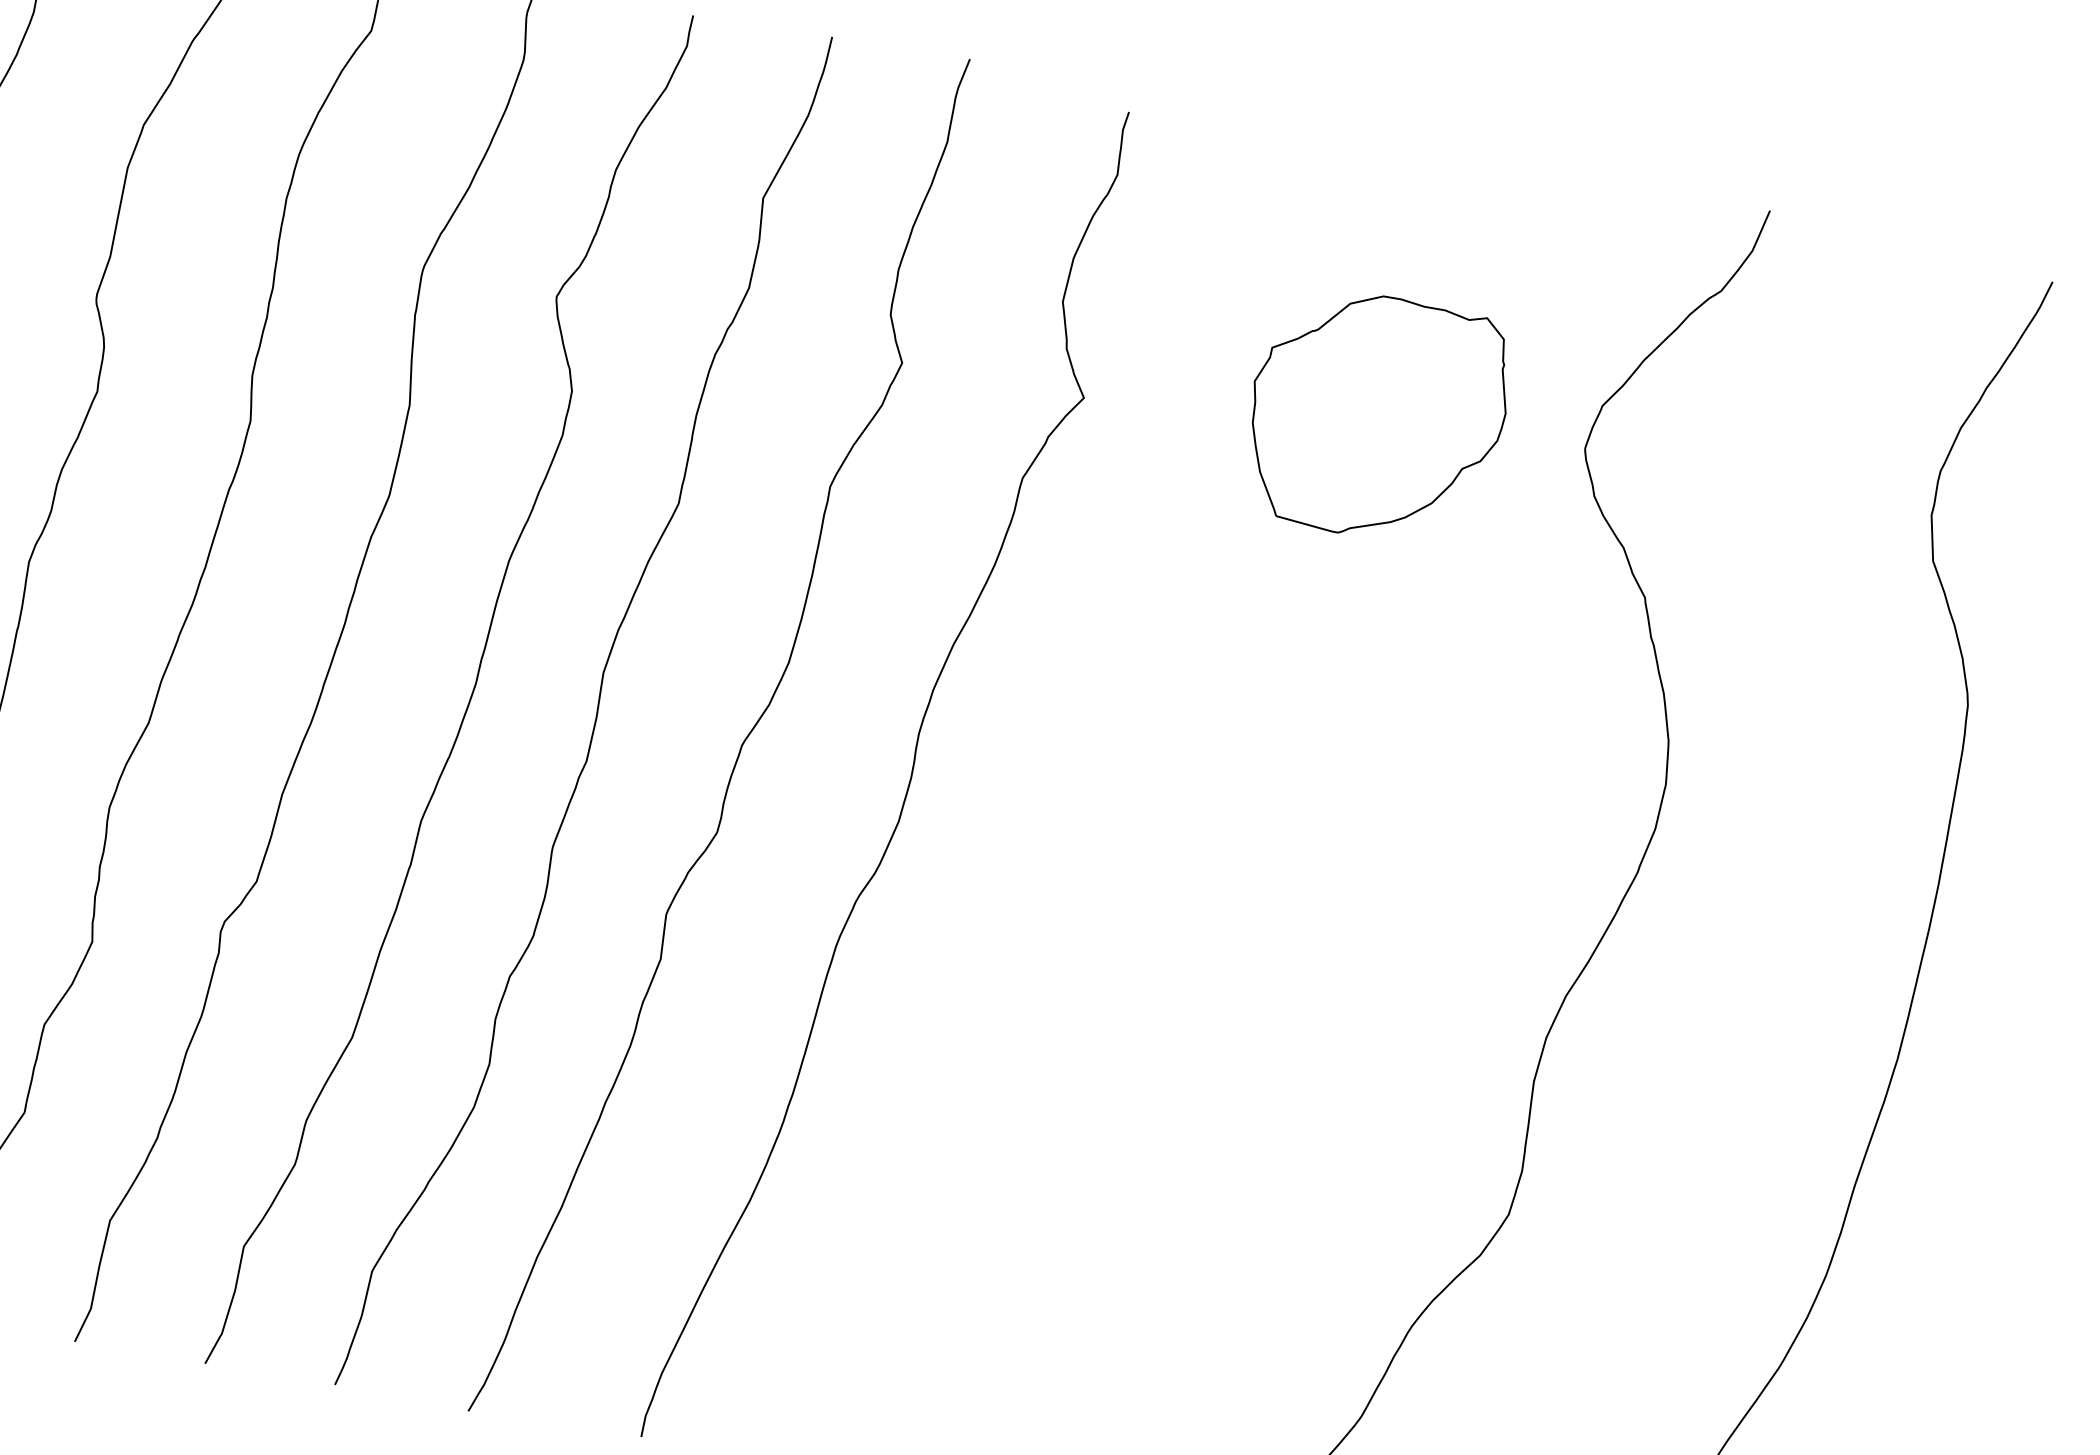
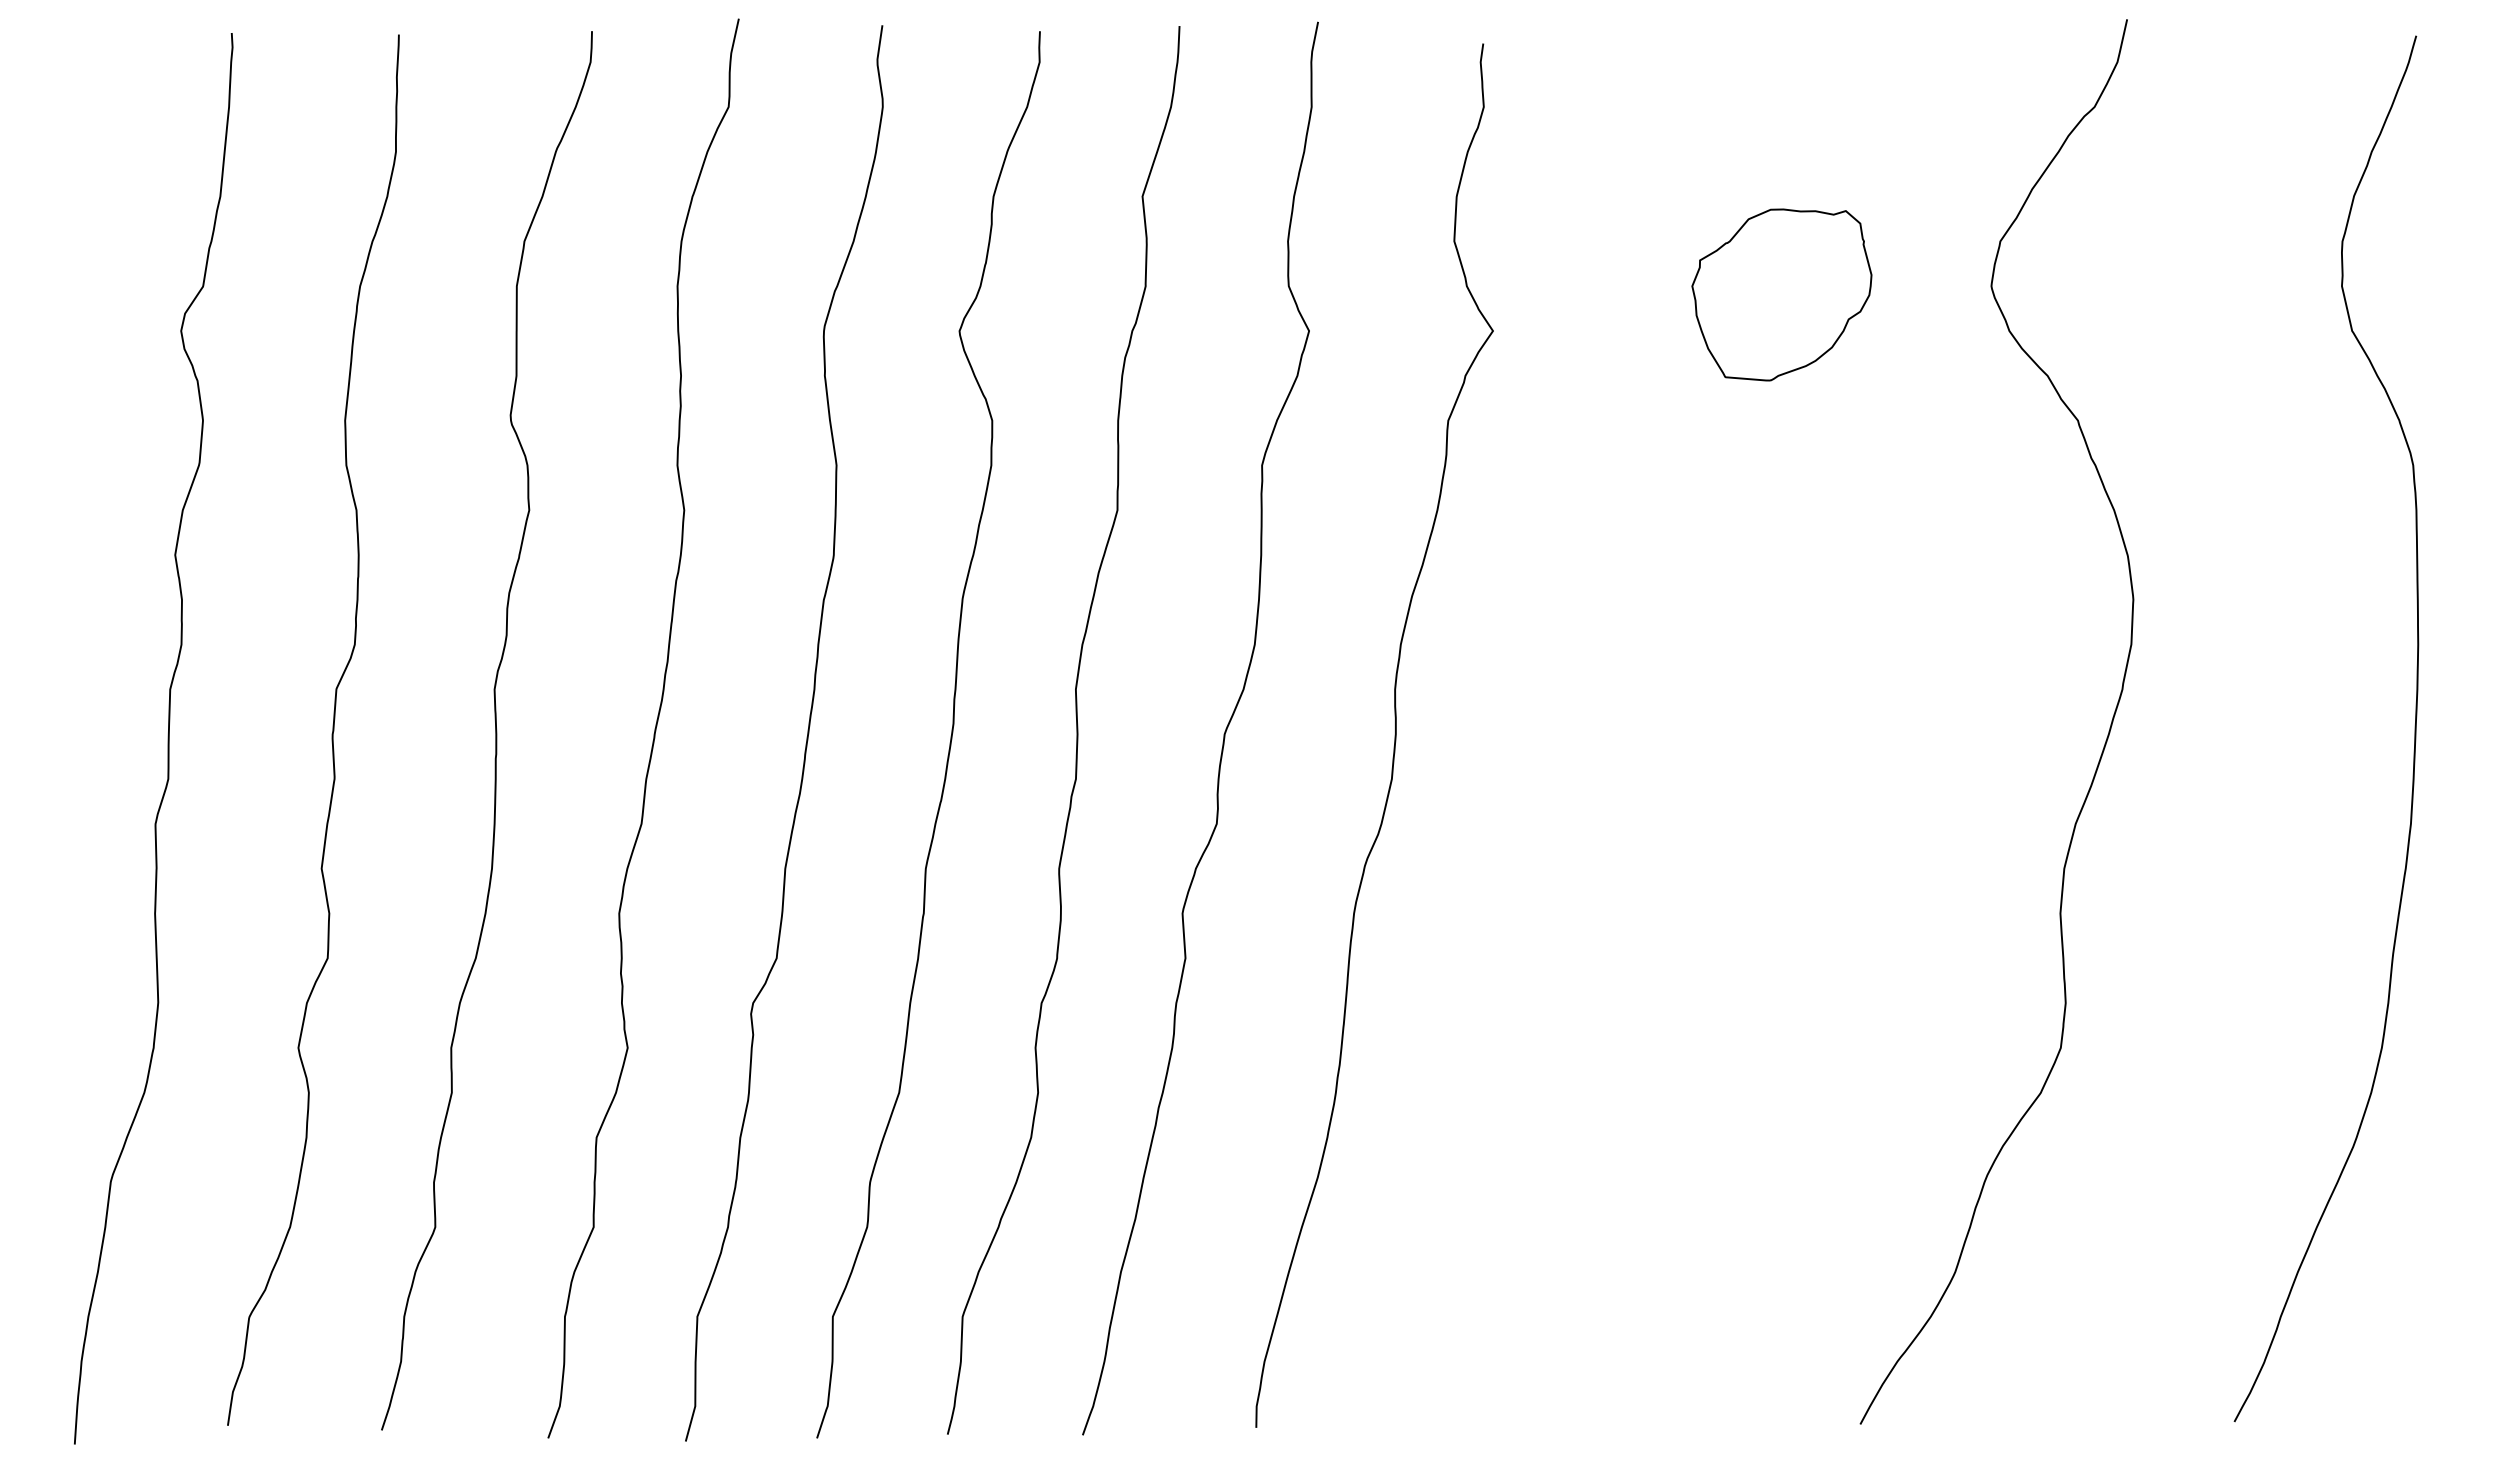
part: (1376, 416) -> (1781, 294), size x0.71

